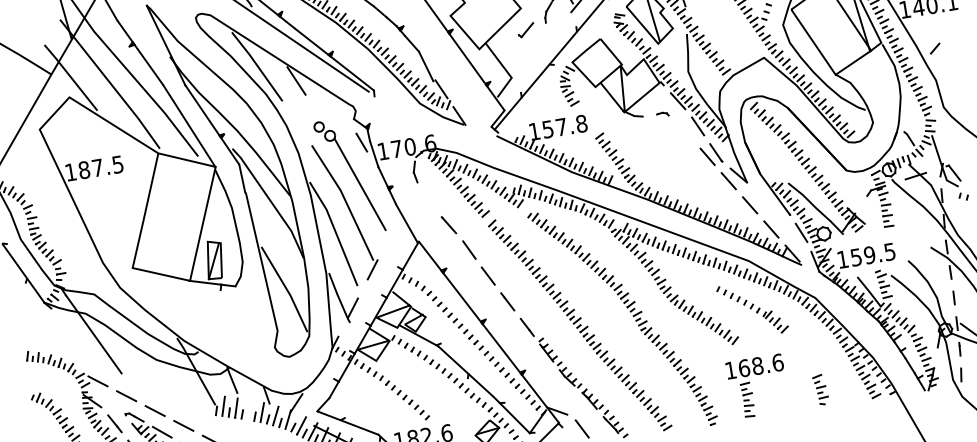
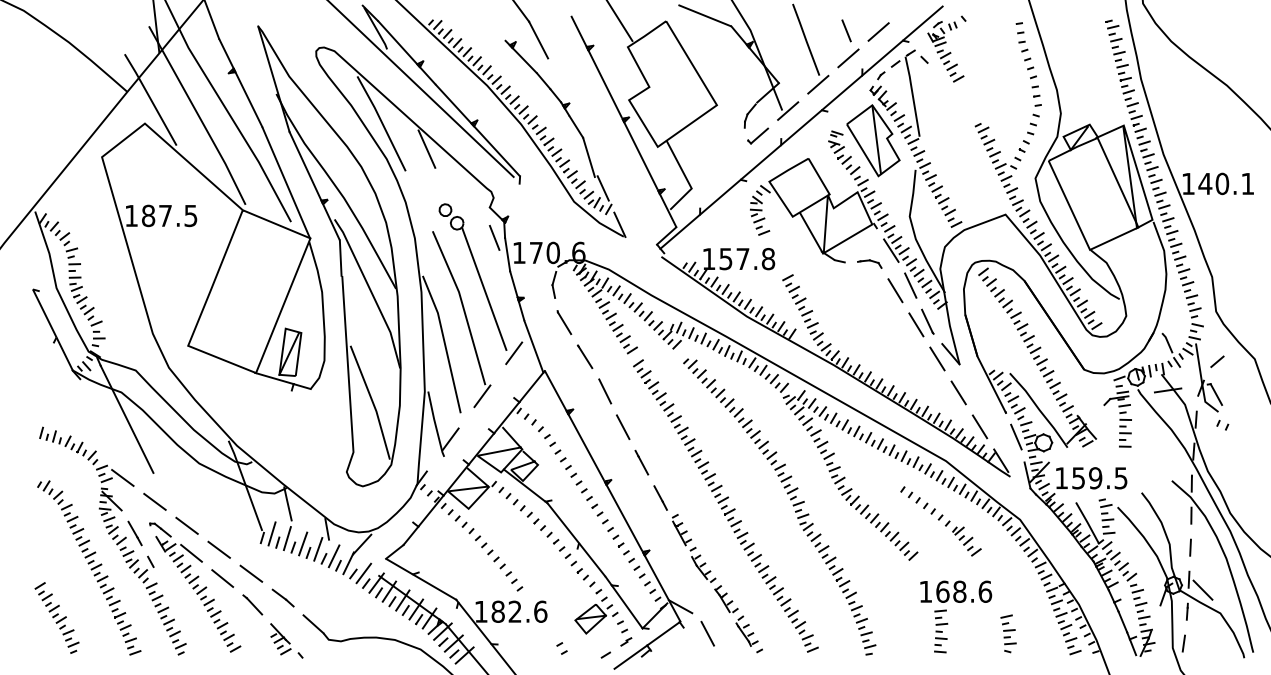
part: (526, 29) -> (758, 135), moved
line: (935, 48) -> (1217, 361), moved
part: (662, 114) -> (869, 263), size x1.67
line: (686, 132) -> (895, 290), added
line: (428, 200) -> (564, 322), added
line: (392, 231) -> (514, 353), added
part: (752, 392) -> (948, 623), moved
line: (249, 409) -> (303, 543), added

